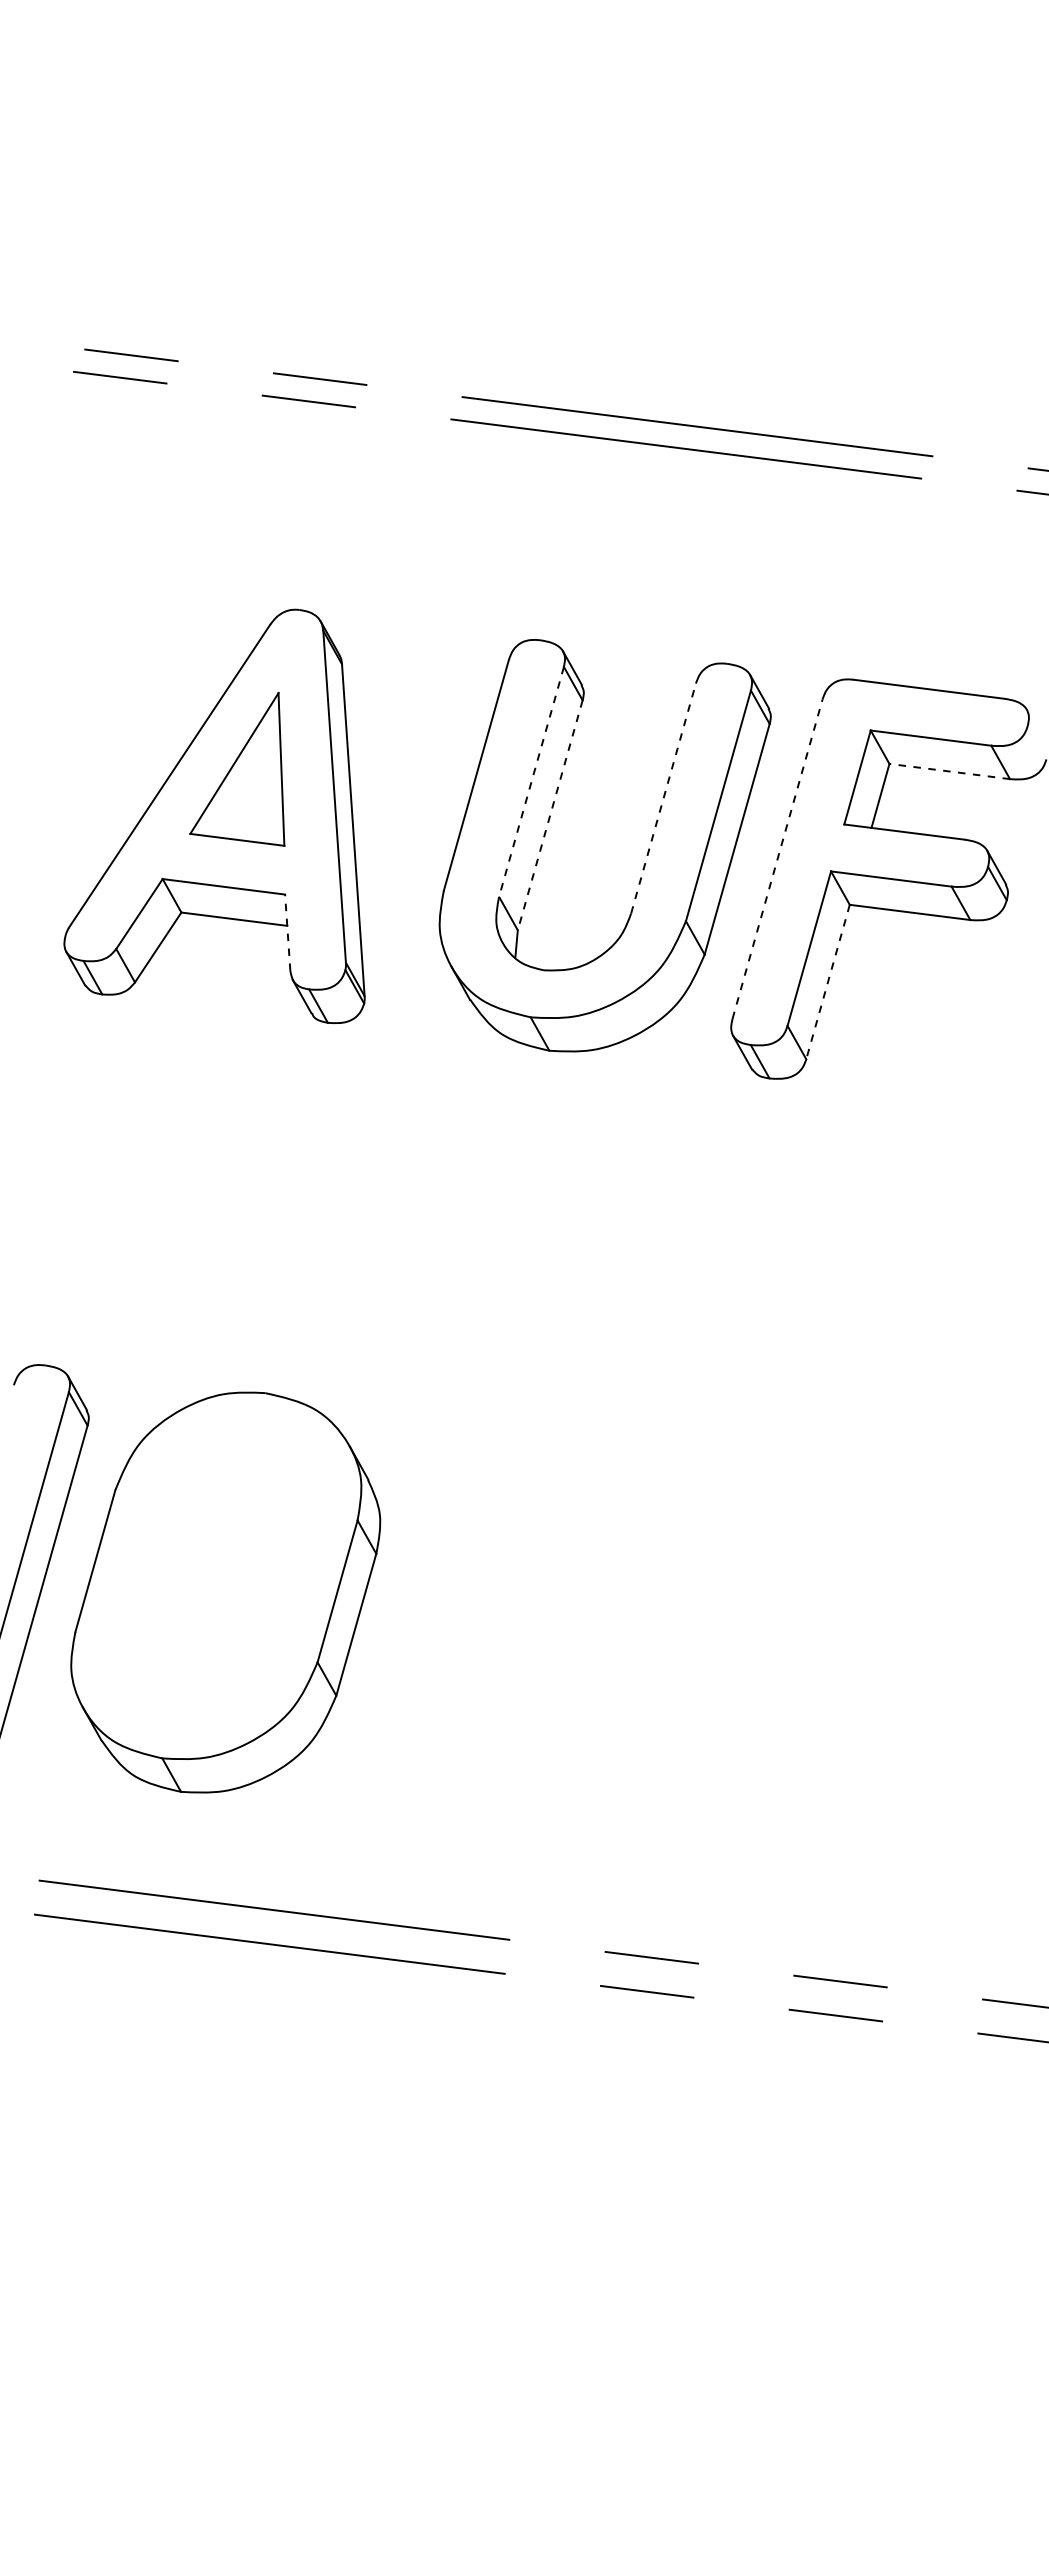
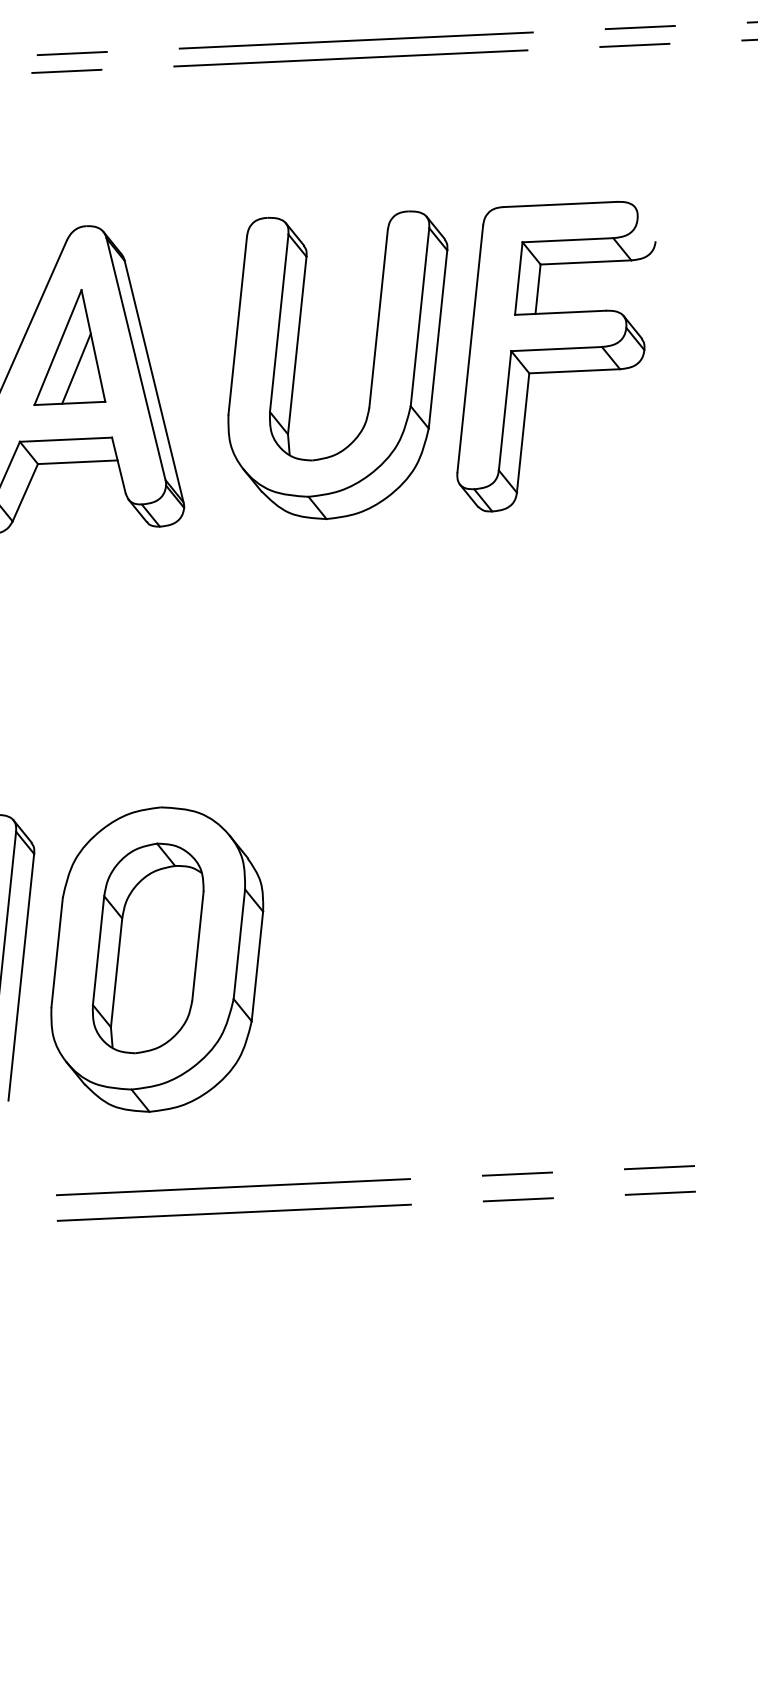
line: (949, 771) -> (585, 262), dashed -> solid
line: (531, 782) -> (279, 323), dashed -> solid
line: (253, 795) -> (76, 368), added
line: (663, 798) -> (378, 318), dashed -> solid
line: (550, 815) -> (297, 345), dashed -> solid
line: (777, 859) -> (470, 349), dashed -> solid
line: (287, 932) -> (118, 465), dashed -> solid
line: (827, 982) -> (522, 433), dashed -> solid
part: (216, 1575) -> (148, 947), added

